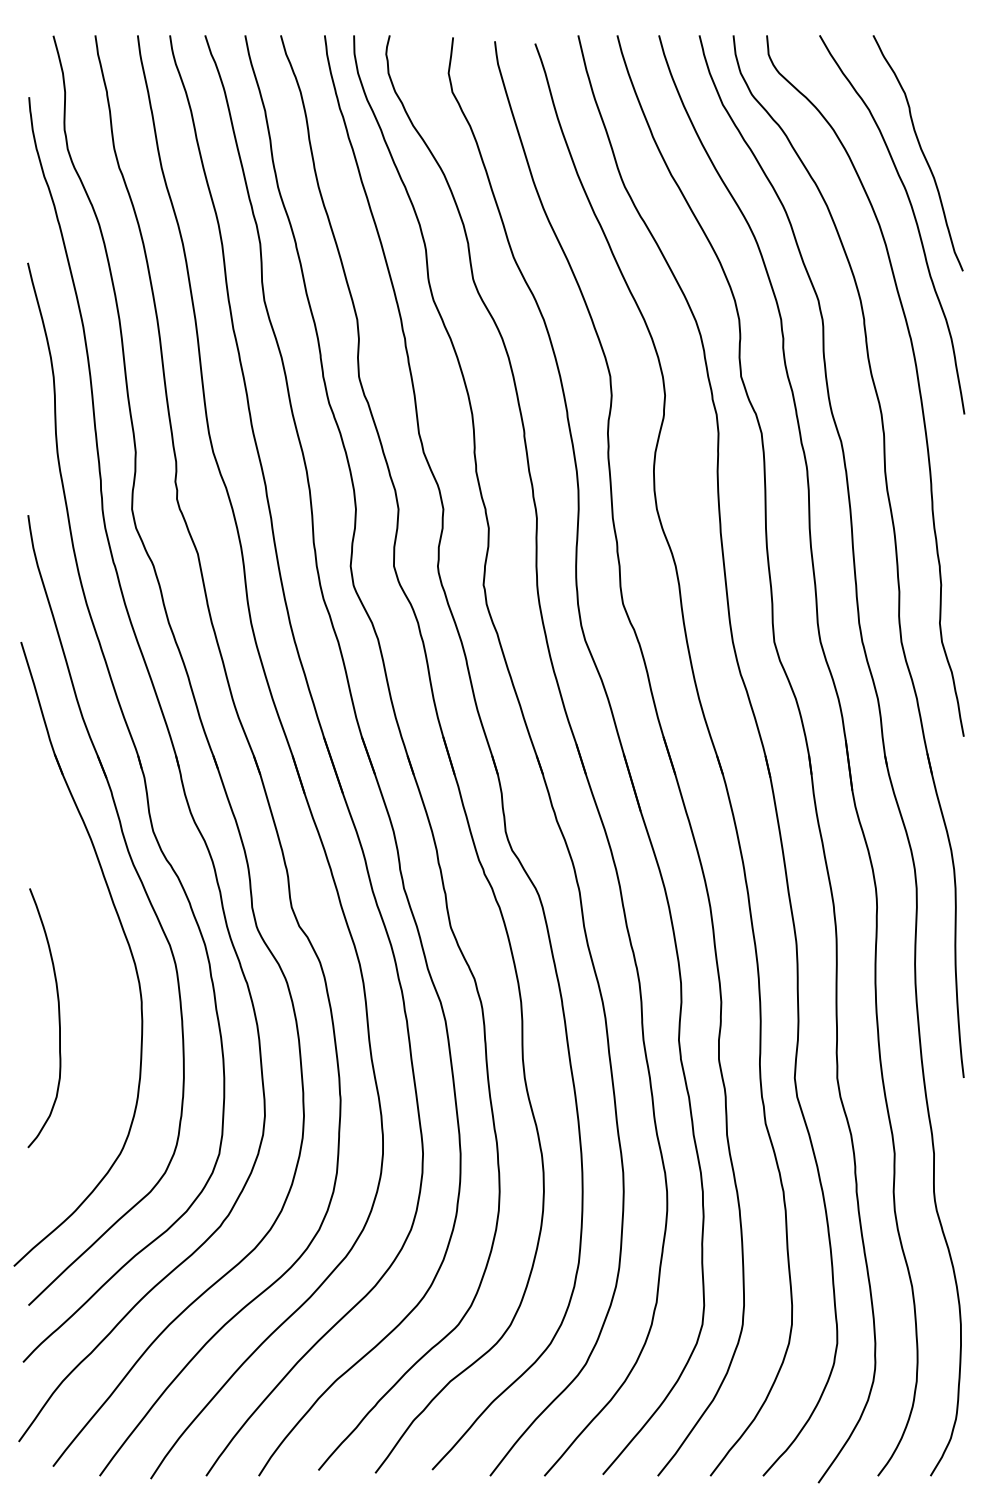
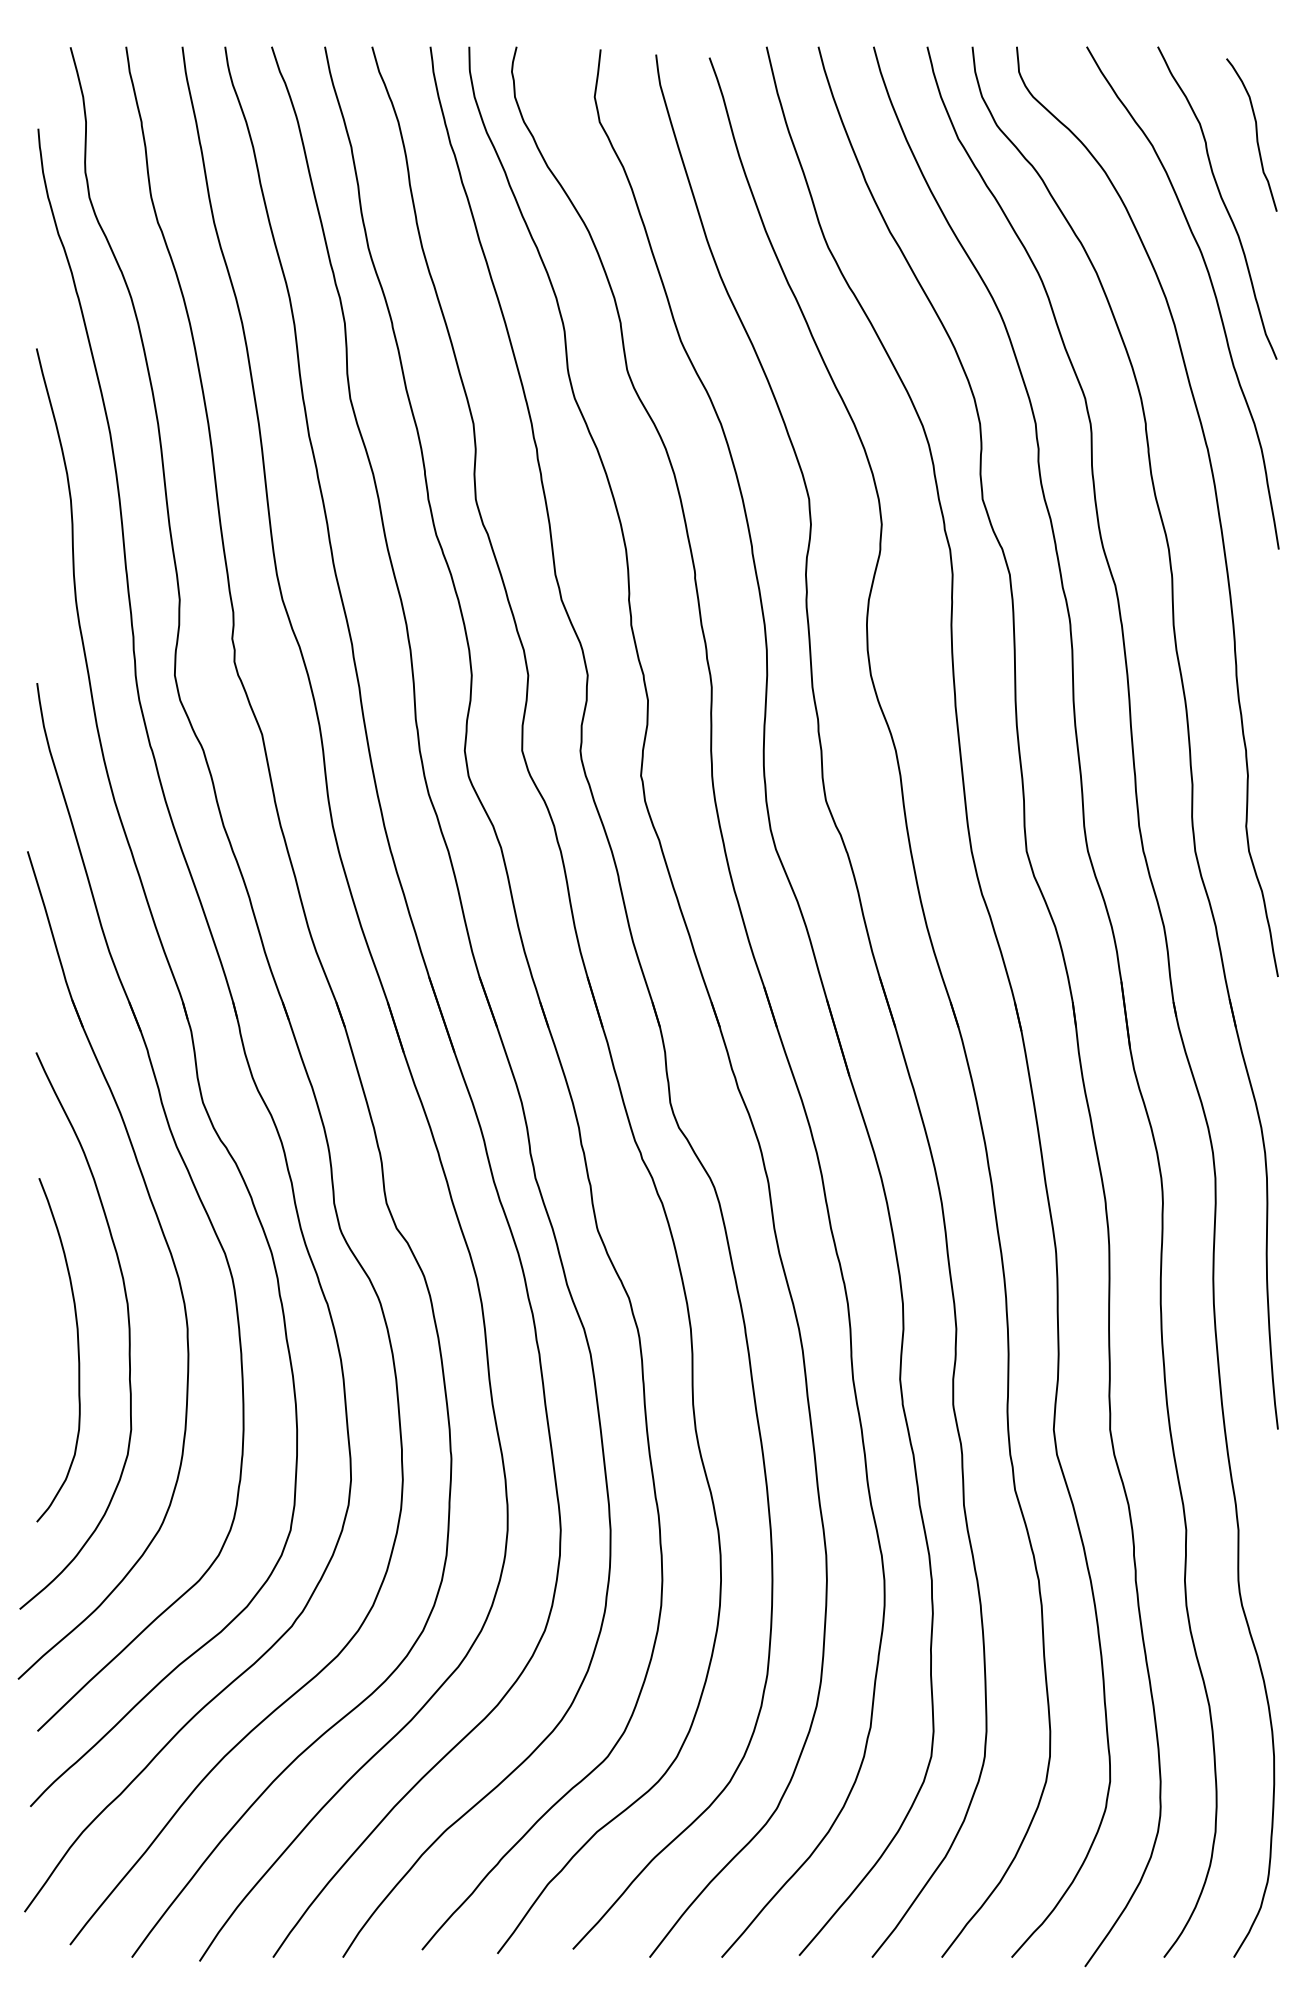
curve: (946, 100) -> (1255, 132), added
curve: (97, 1003) -> (128, 1330), added

